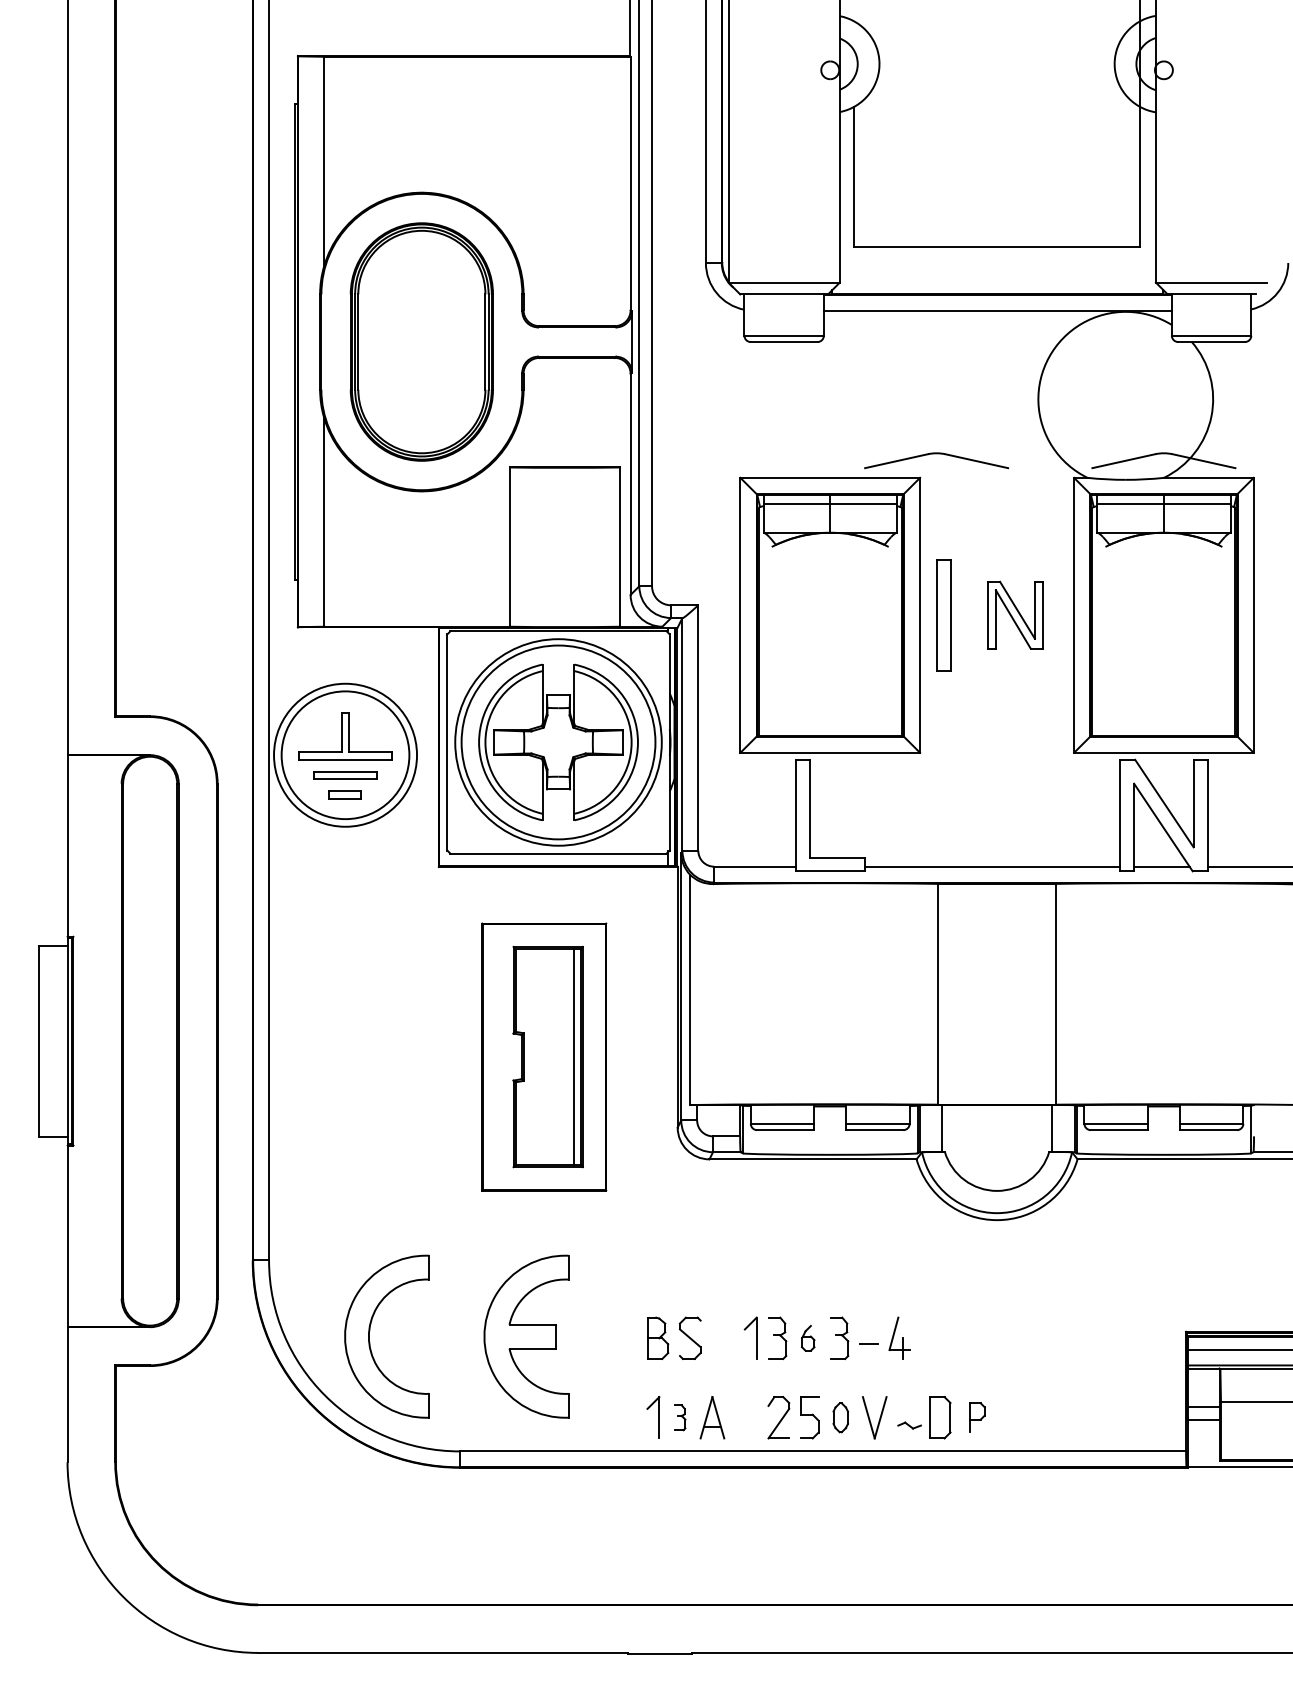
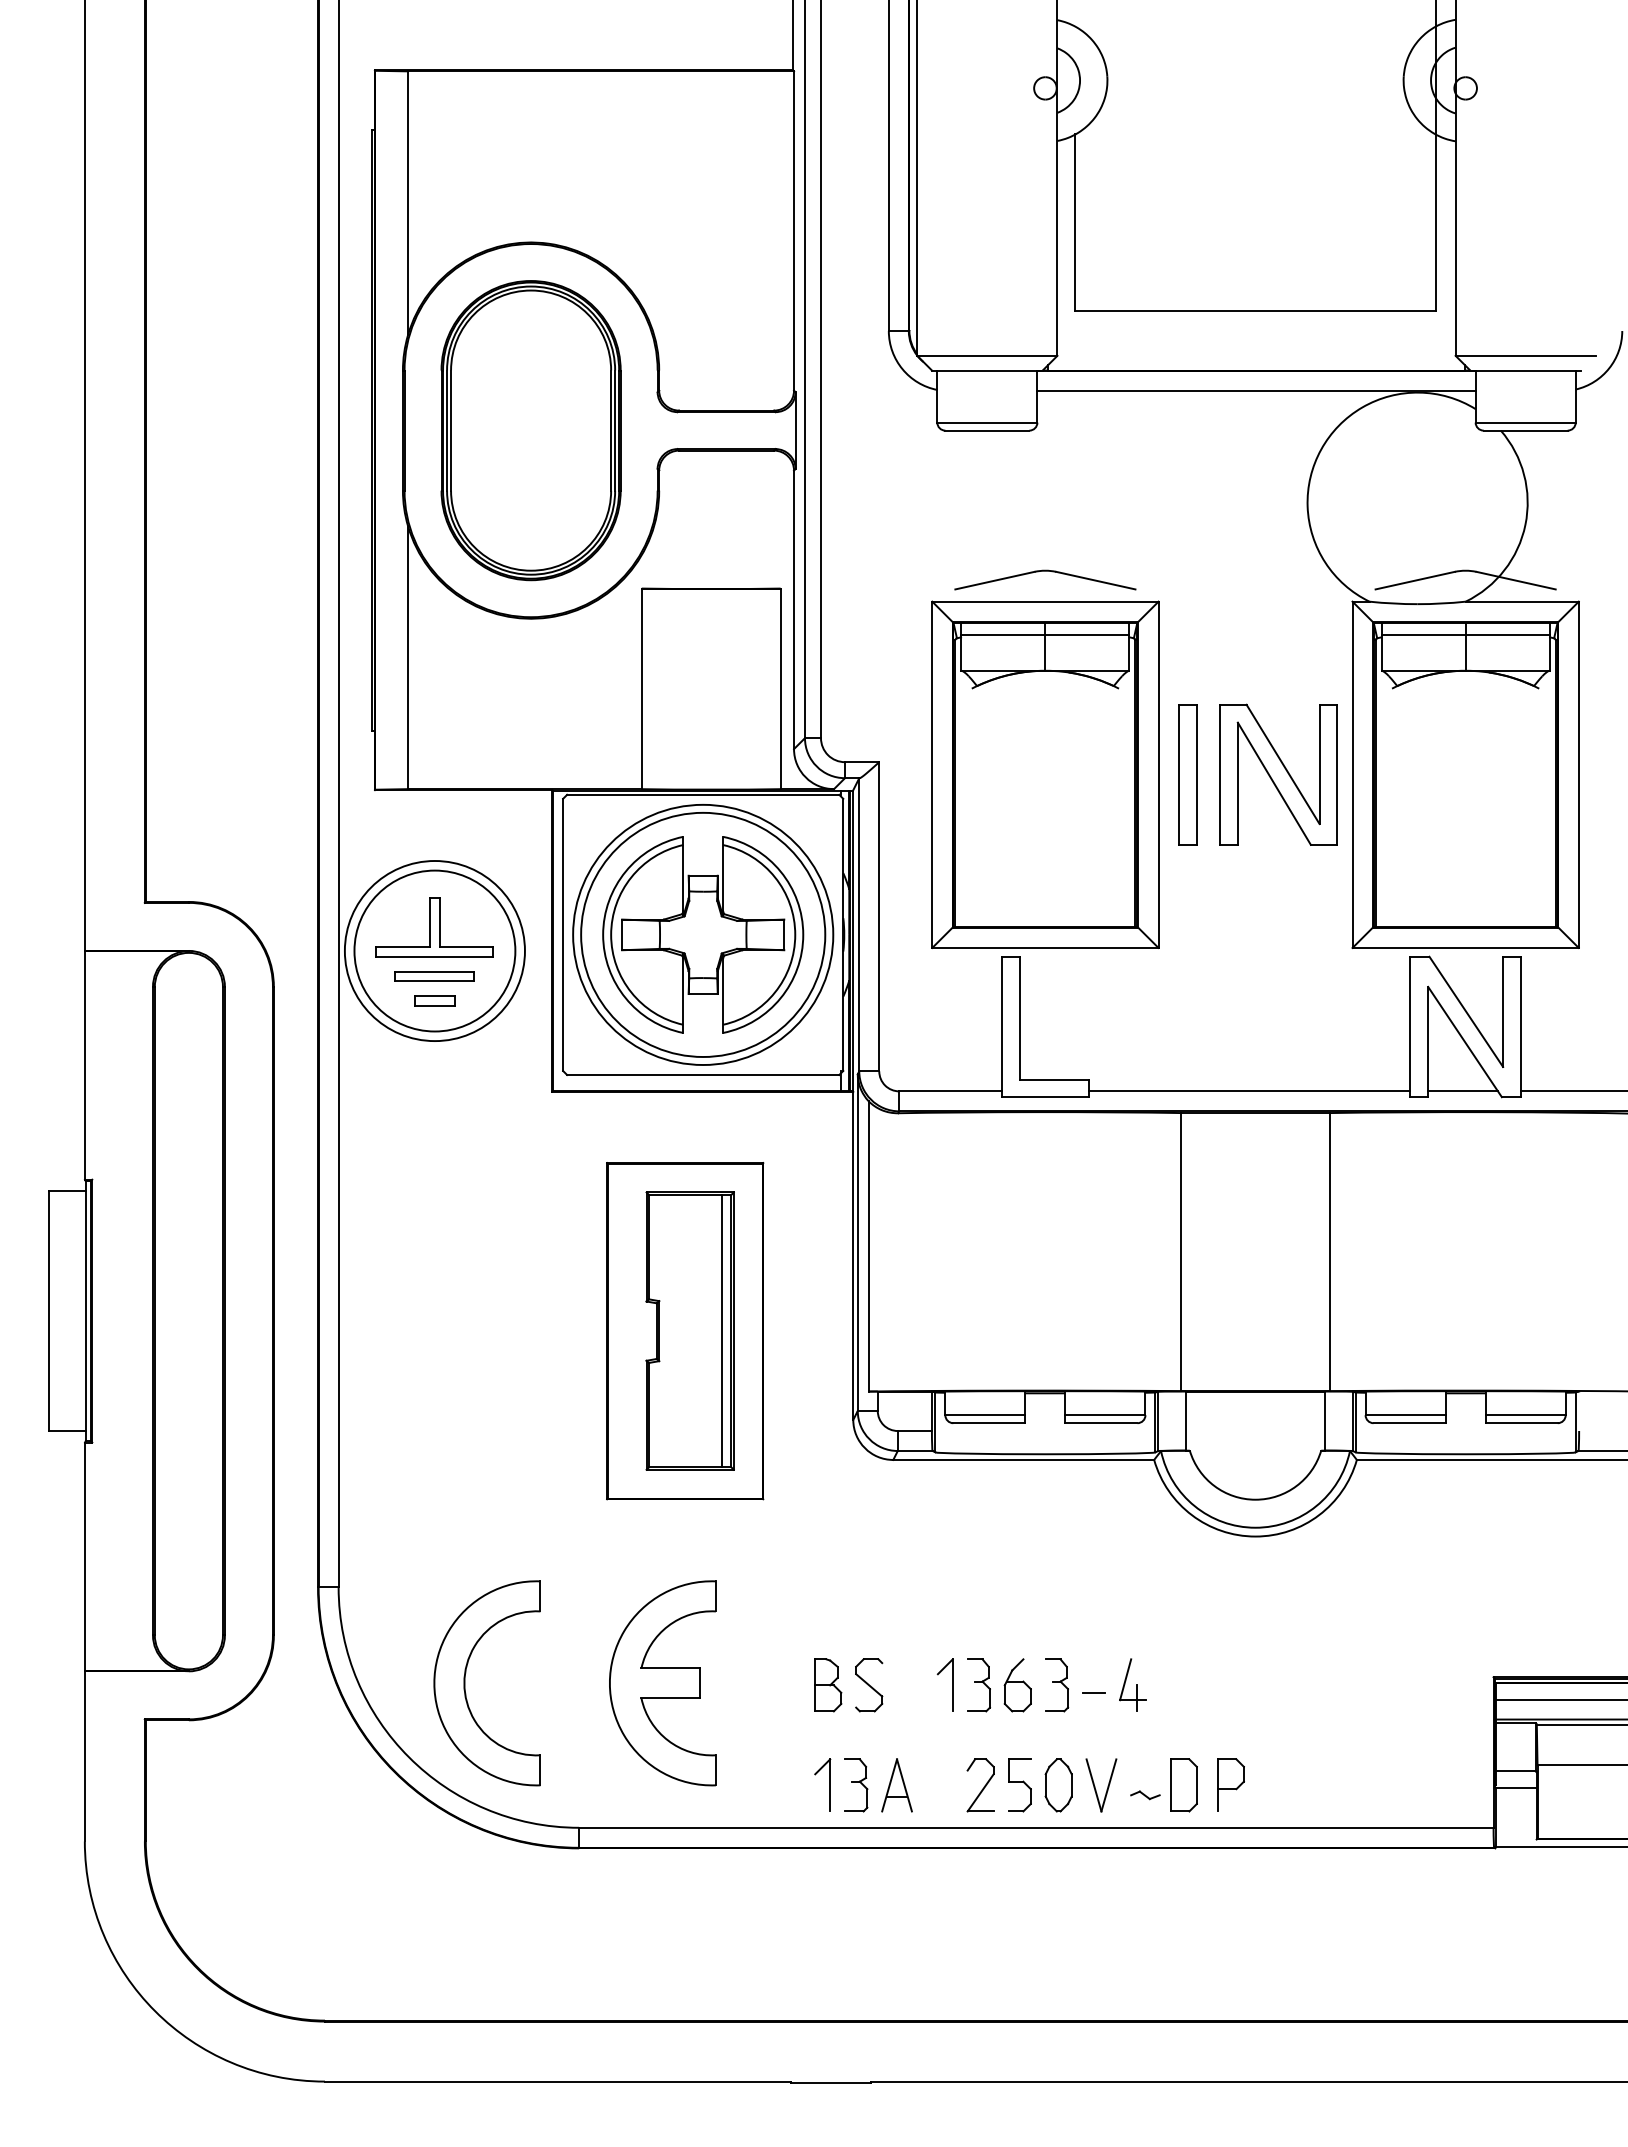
part: (936, 453) -> (1045, 571), moved
part: (1015, 615) -> (1278, 774), size x1.67
part: (808, 1338) -> (1017, 1685), size x1.67
part: (680, 1417) -> (856, 1785), size x1.67
part: (840, 1417) -> (1058, 1785), size x1.43
part: (977, 1417) -> (1230, 1784), size x1.43

